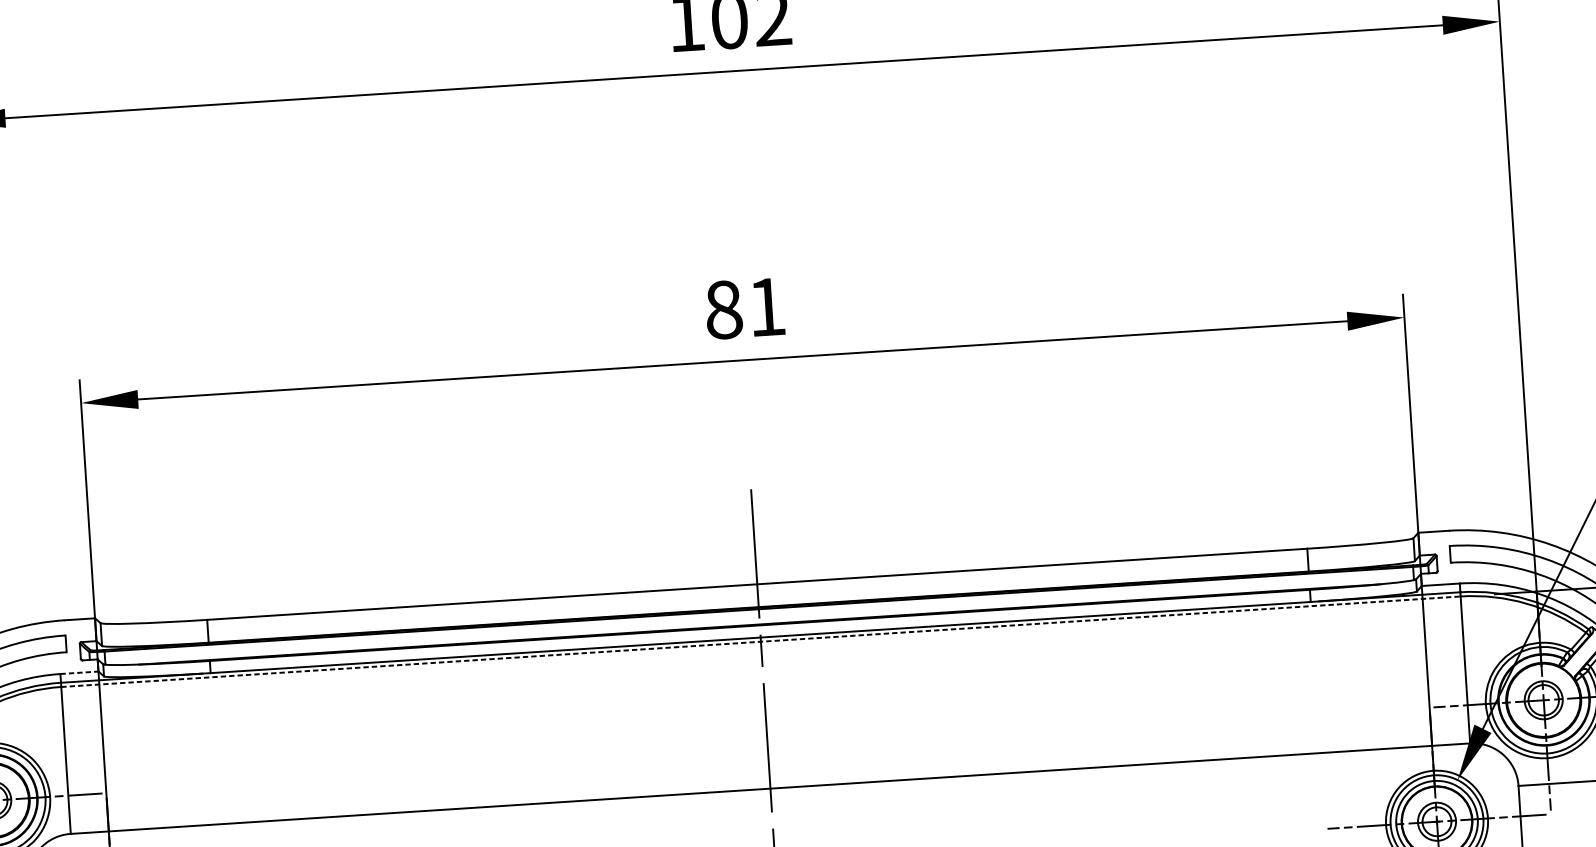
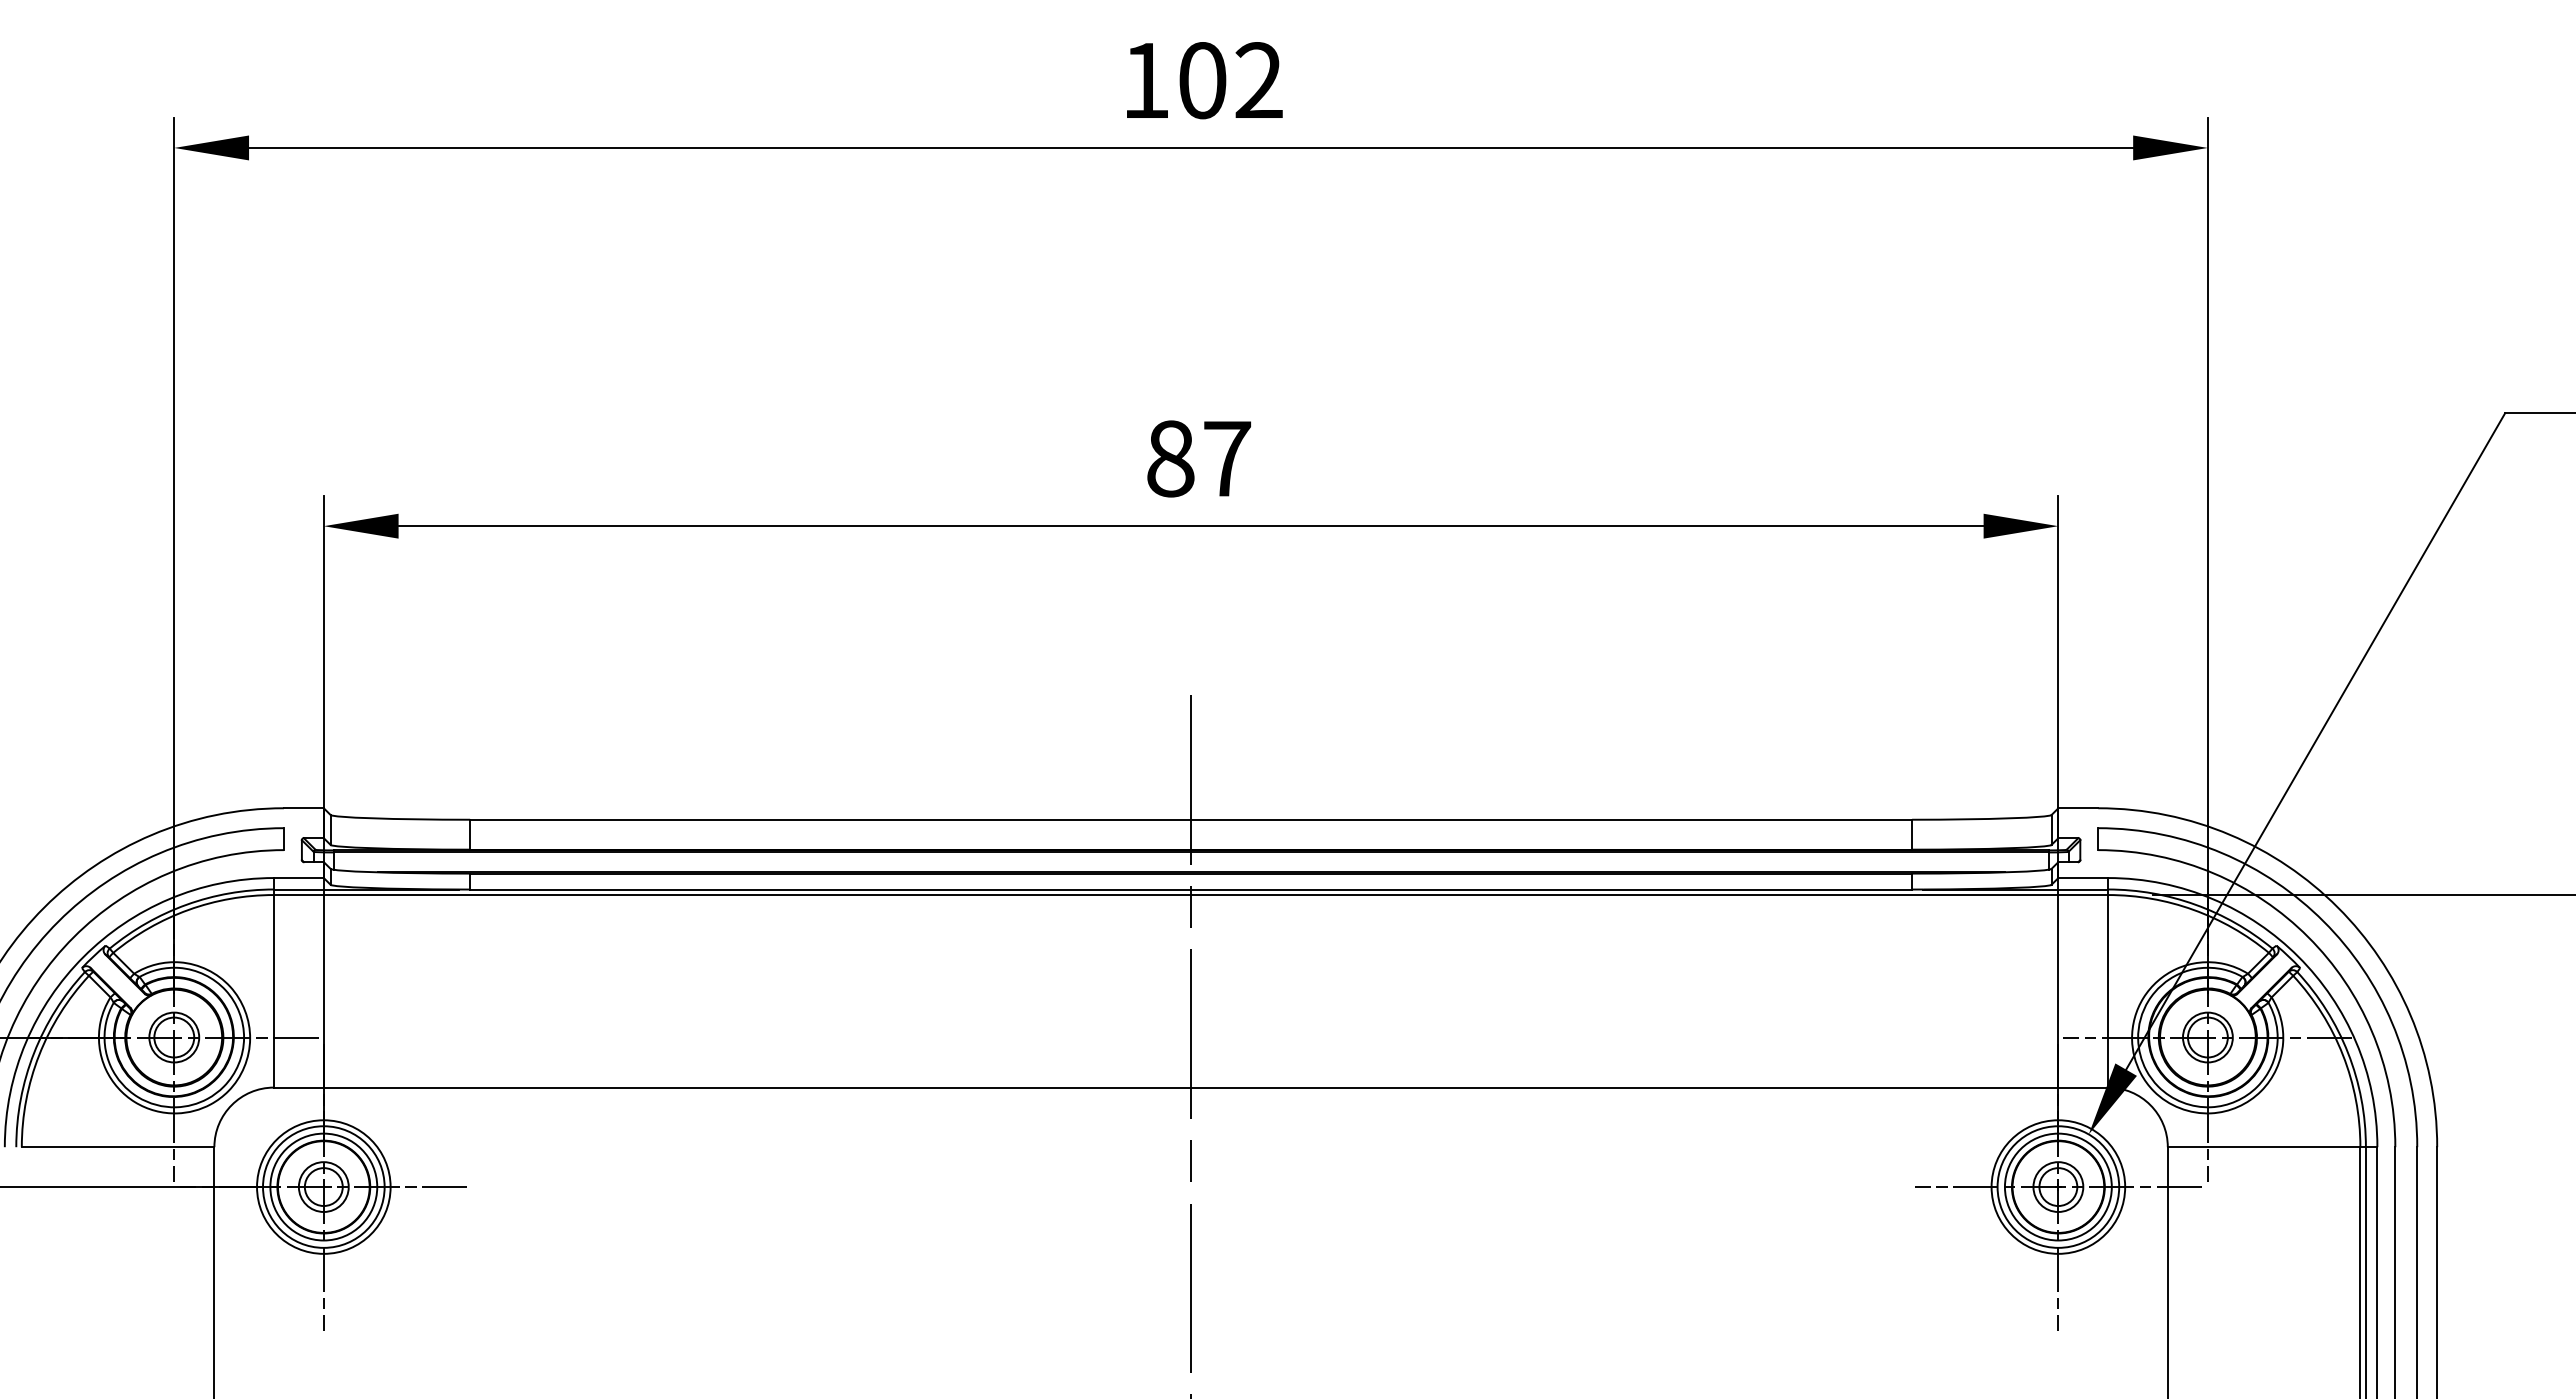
text: (767, 306) -> (1227, 458), 81 -> 87
line: (761, 642) -> (1191, 895), dashed -> solid
line: (79, 673) -> (298, 878), dashed -> solid

